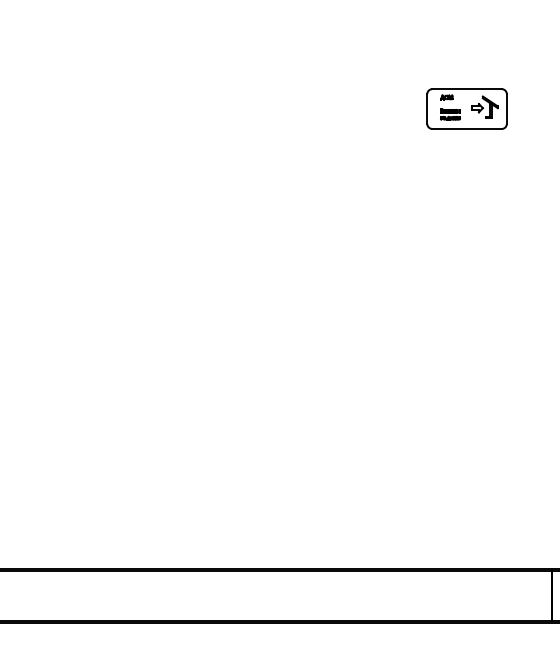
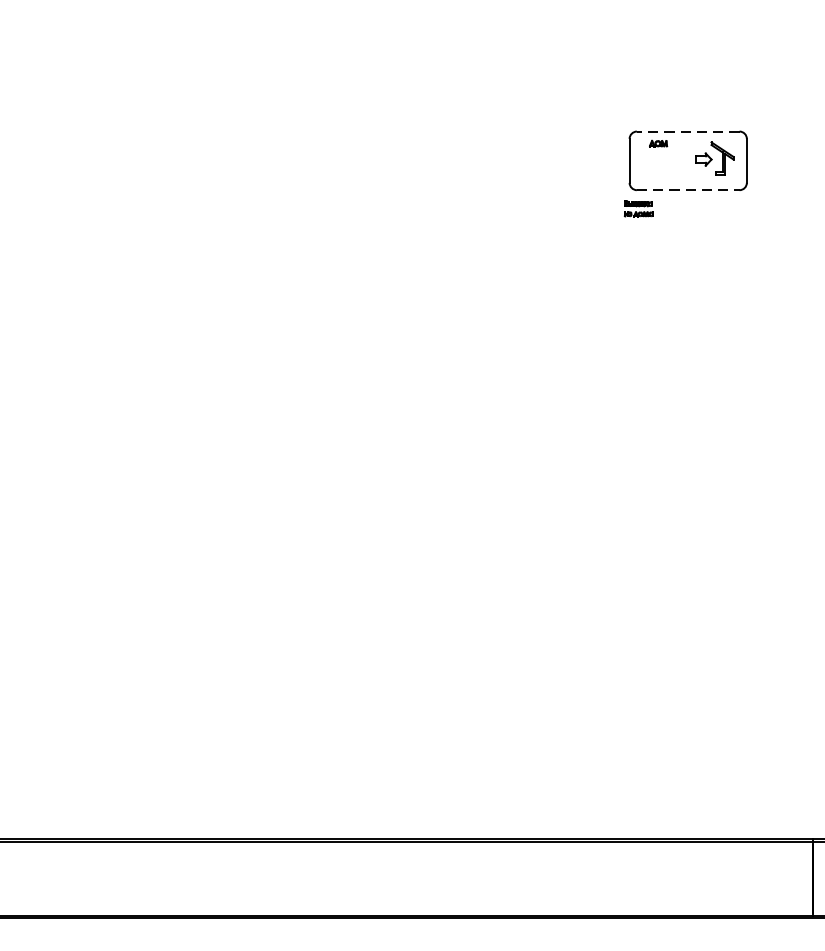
line: (467, 89) -> (688, 132), solid -> dashed
part: (450, 114) -> (638, 208), moved
line: (467, 128) -> (688, 189), solid -> dashed

